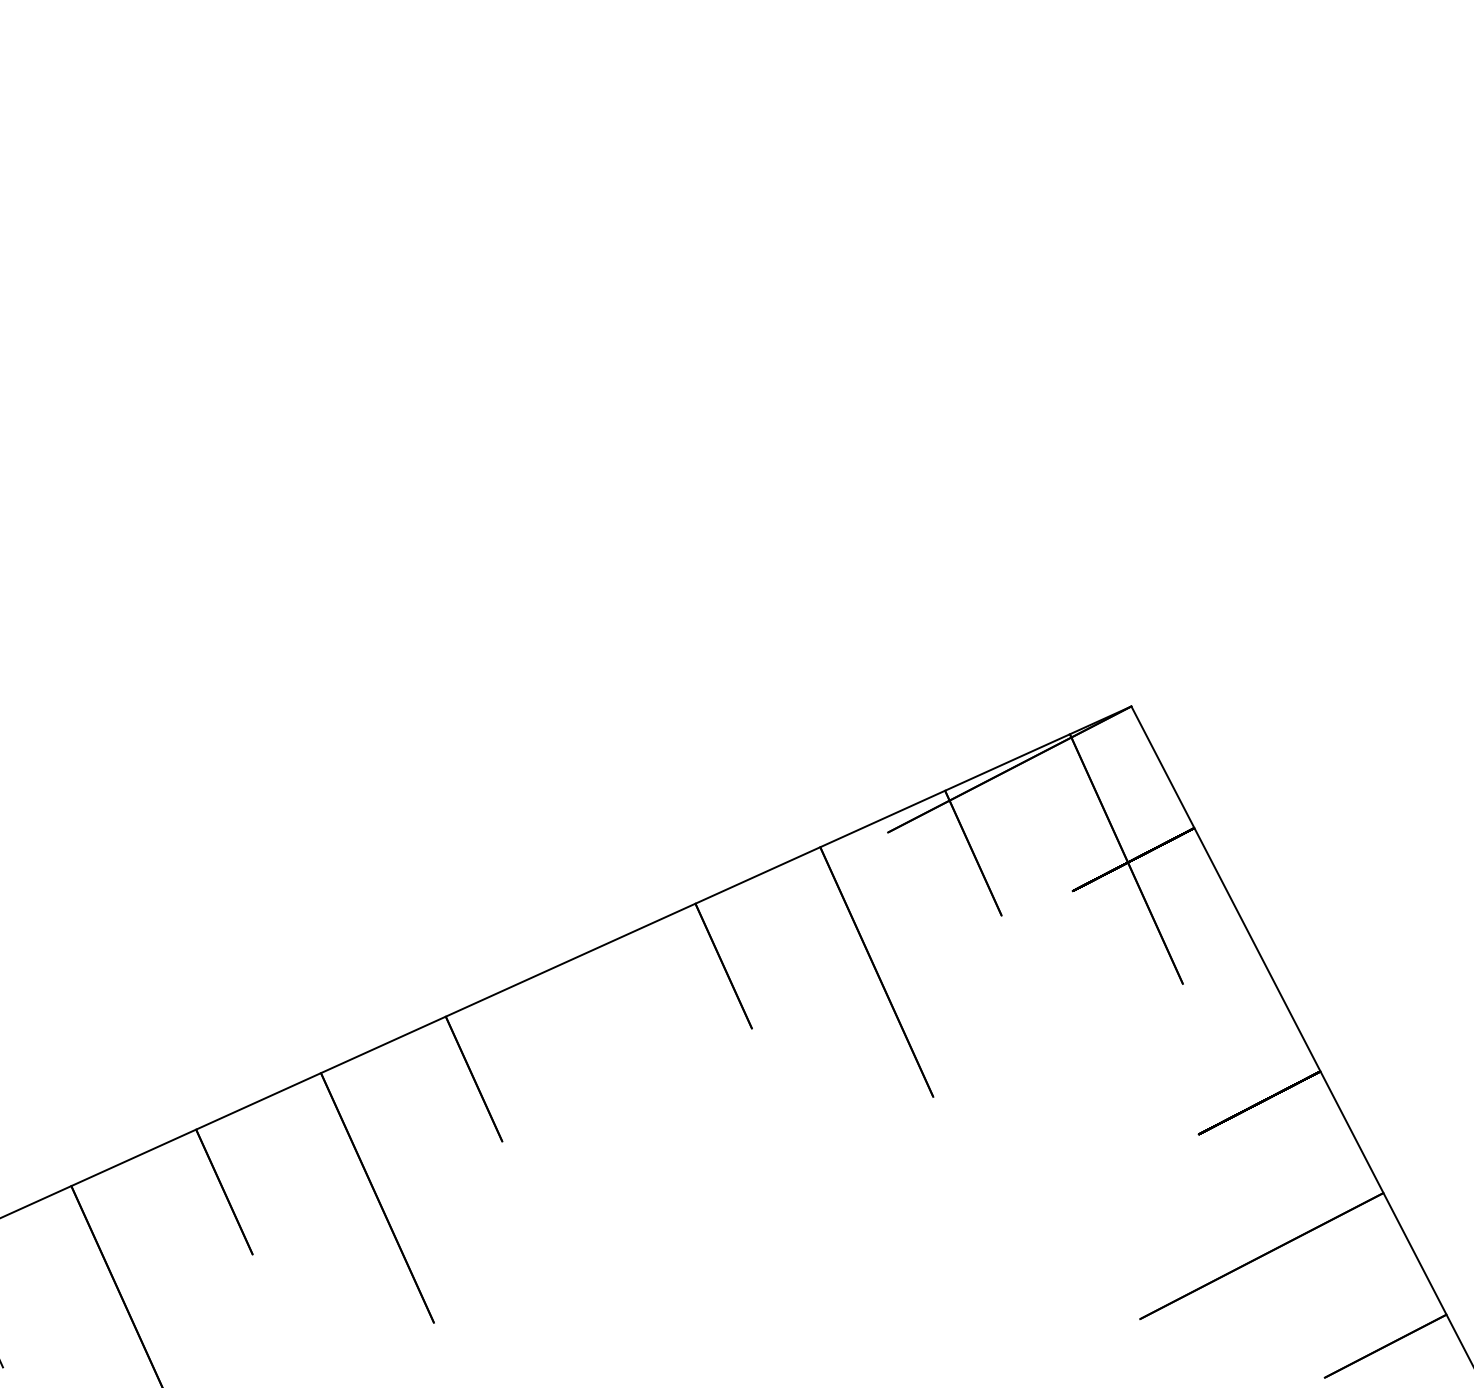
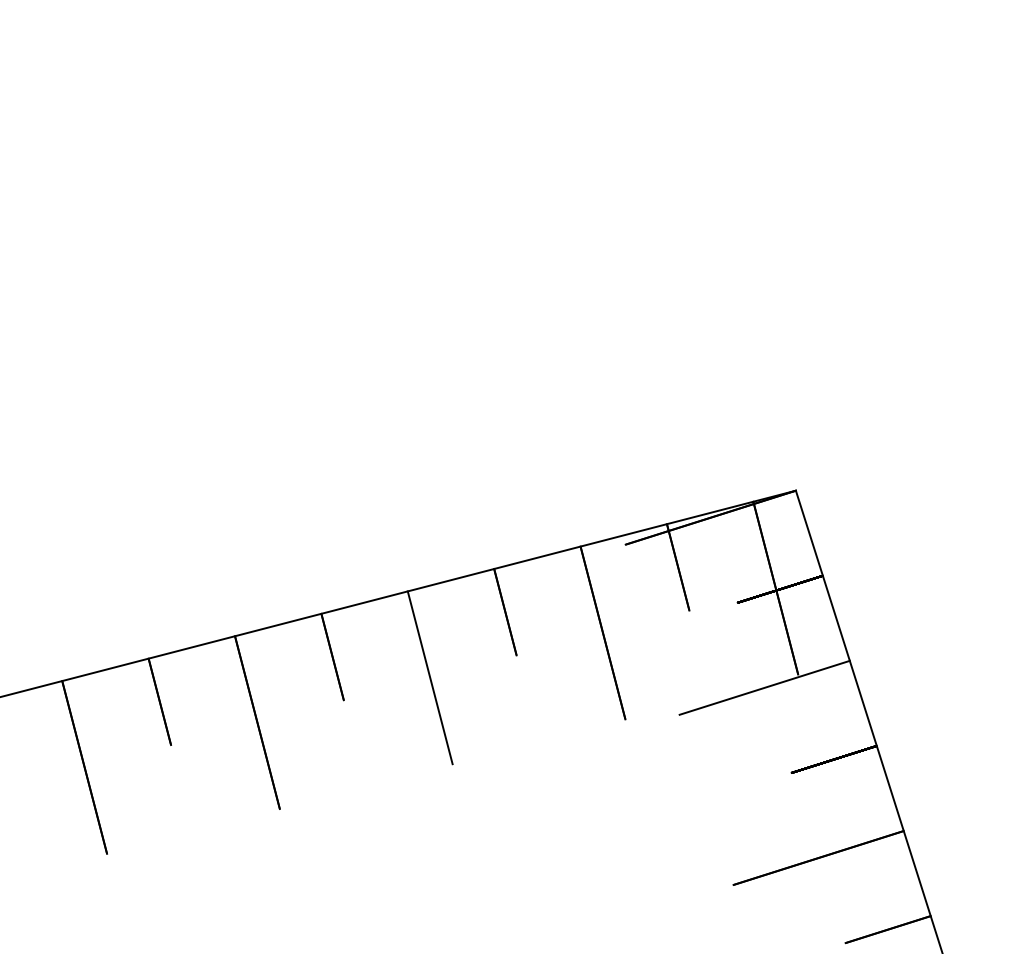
line: (1135, 1012) -> (764, 687), added
line: (625, 1084) -> (429, 677), added

